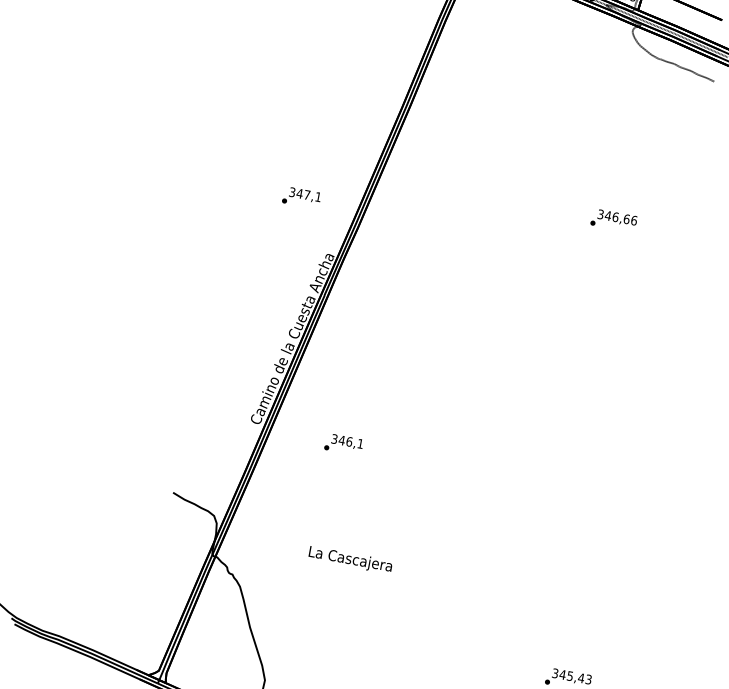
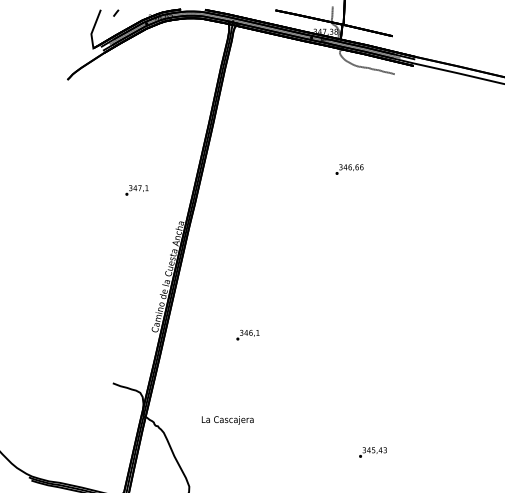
text: (300, 197) -> (136, 190), moved
text: (343, 443) -> (247, 334), moved
text: (350, 560) -> (227, 420), moved

